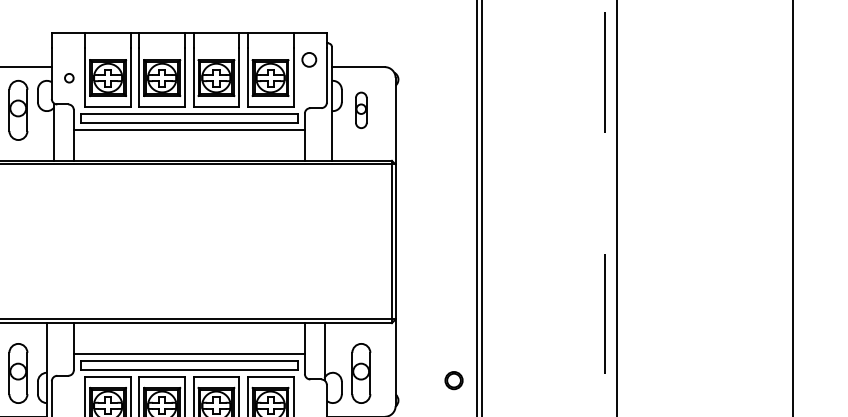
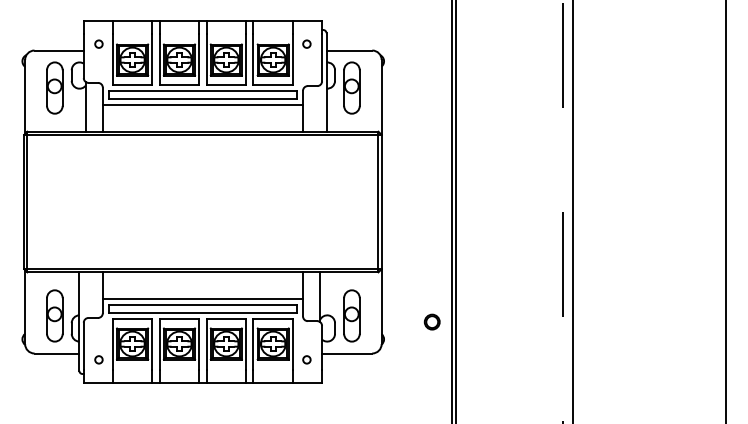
circle: (308, 58) -> (306, 43), size x0.62
circle: (68, 77) -> (98, 43), moved
part: (360, 109) -> (351, 87), size x1.67

